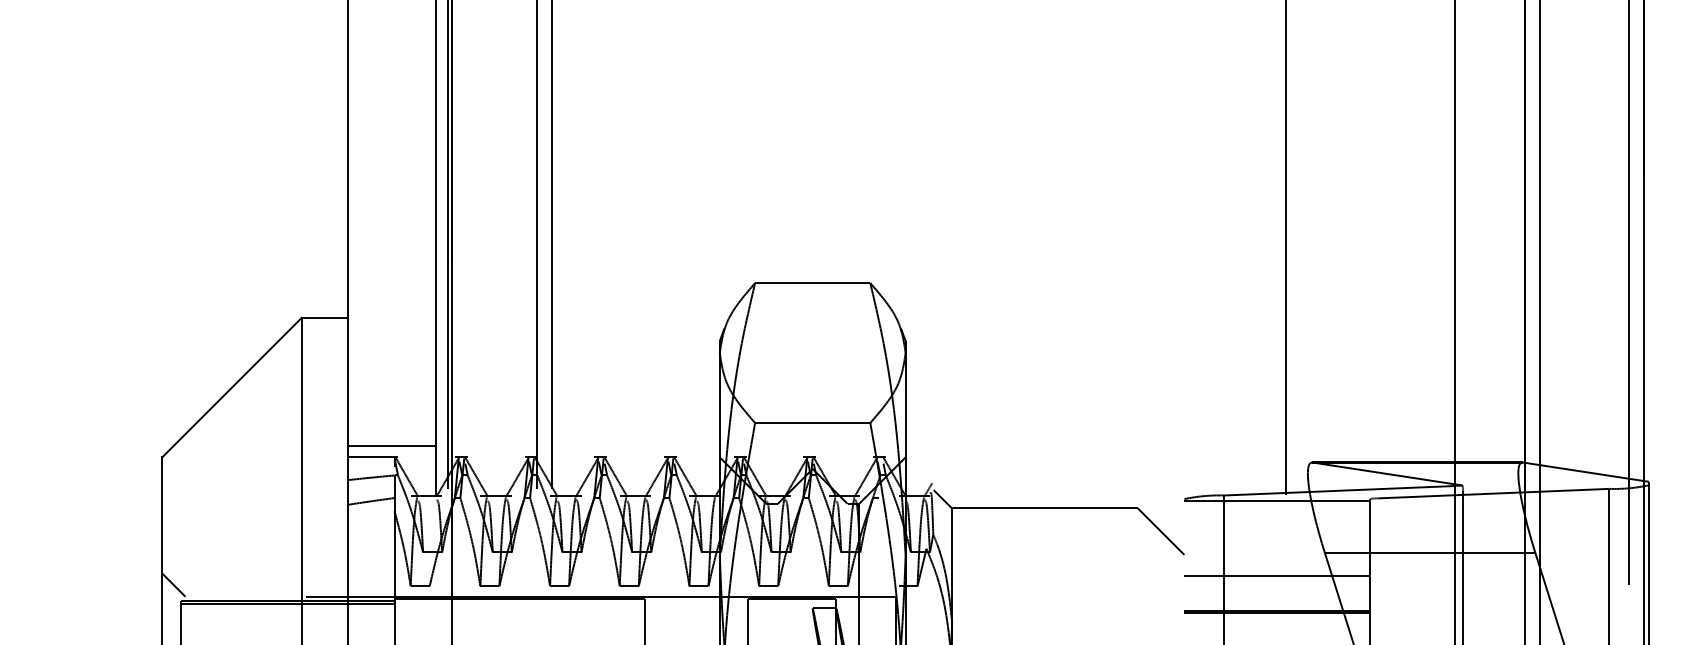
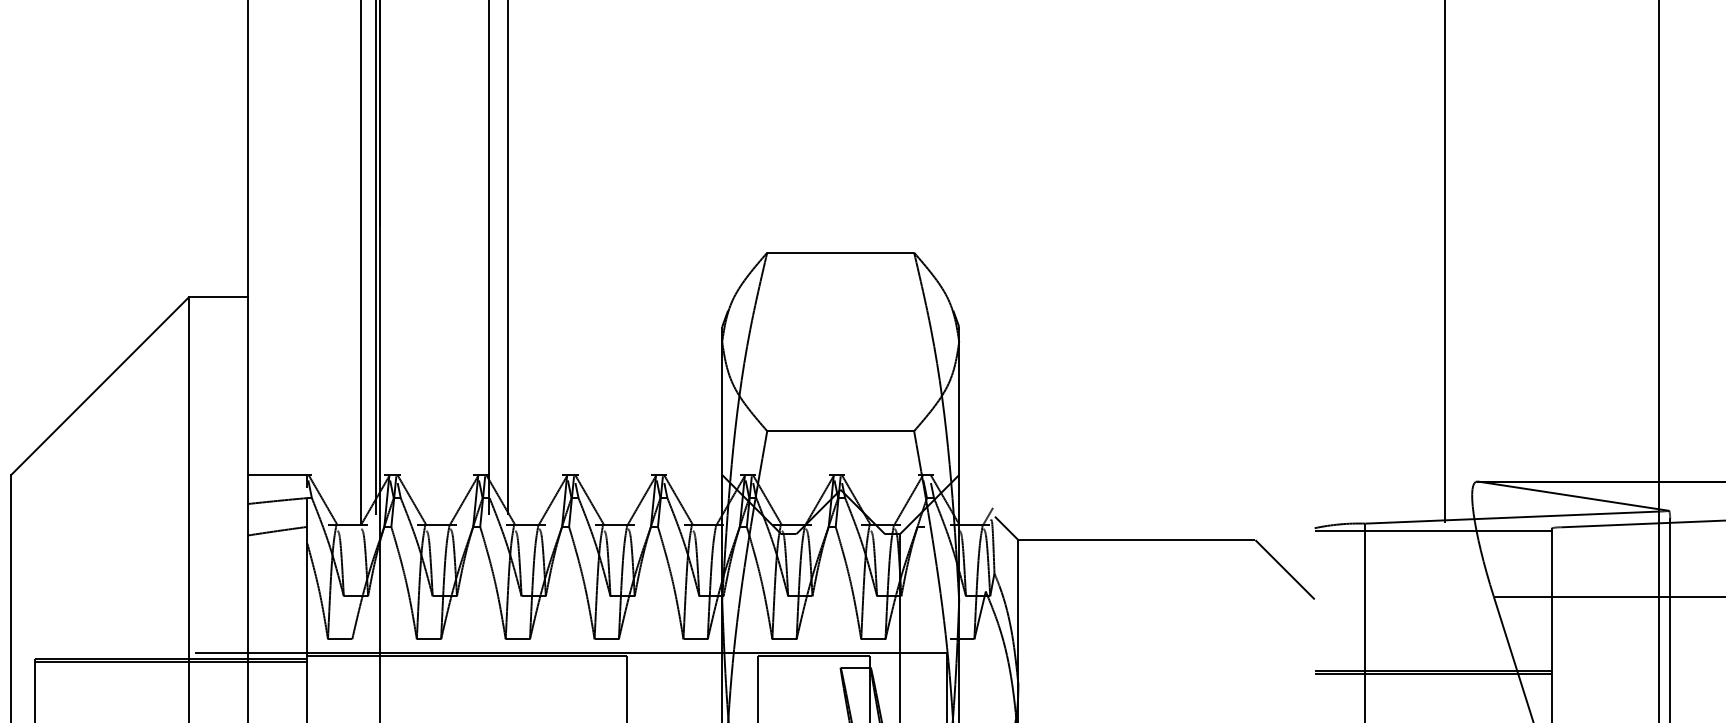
line: (392, 446) -> (304, 461), removed
line: (1277, 575) -> (1433, 625), removed
line: (173, 584) -> (25, 637), removed

